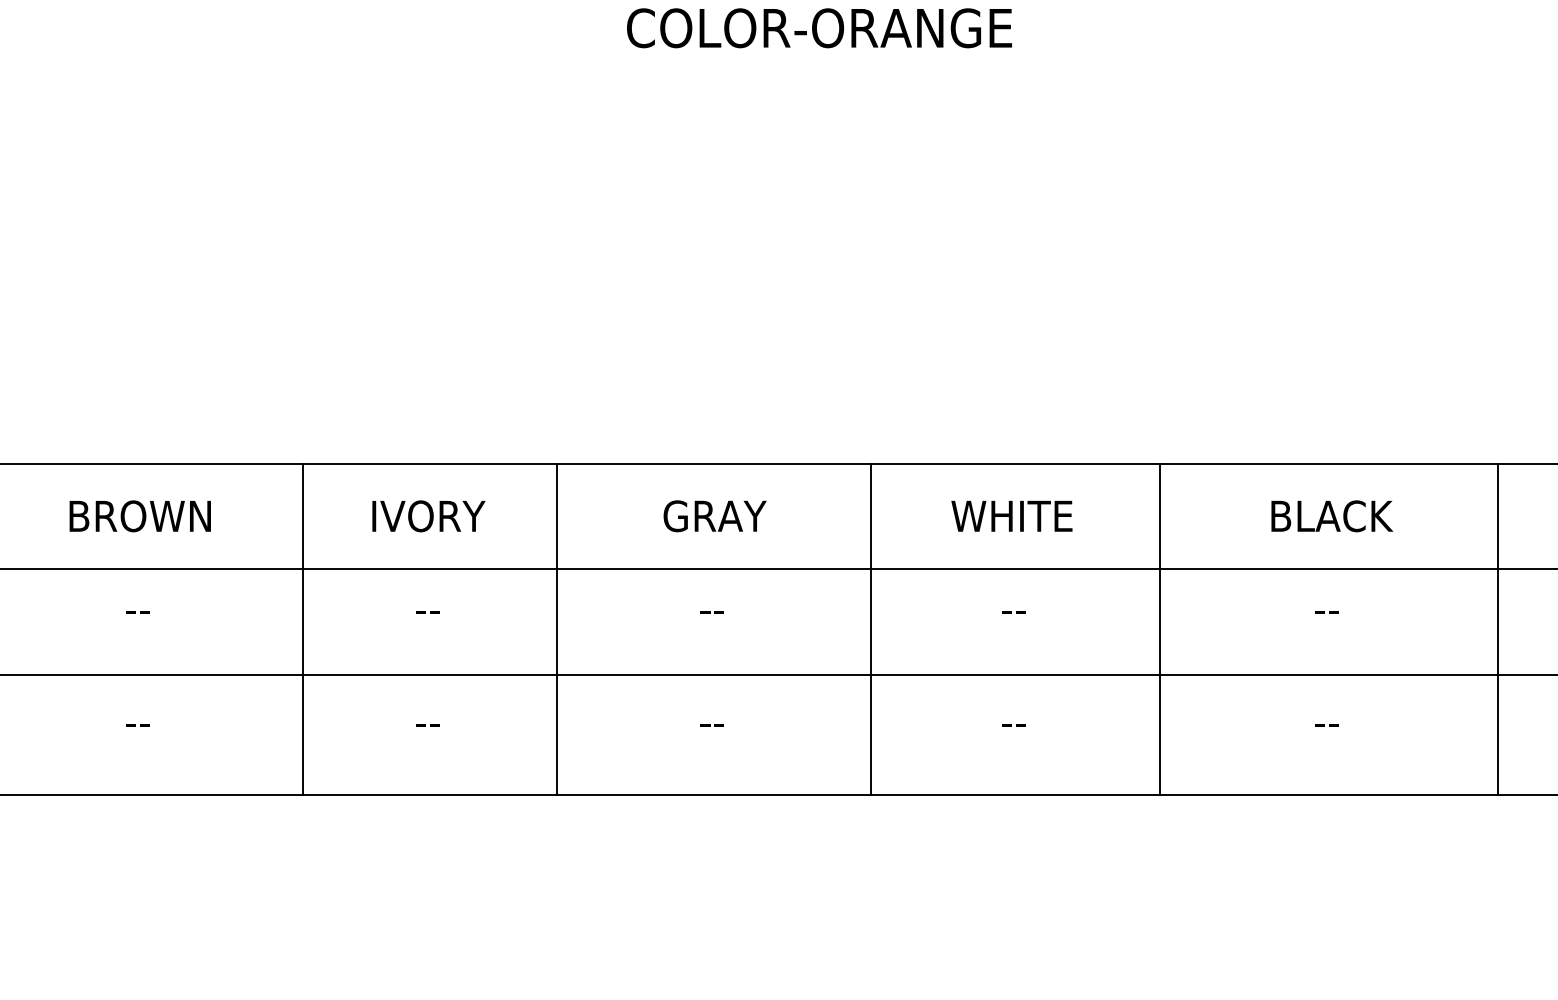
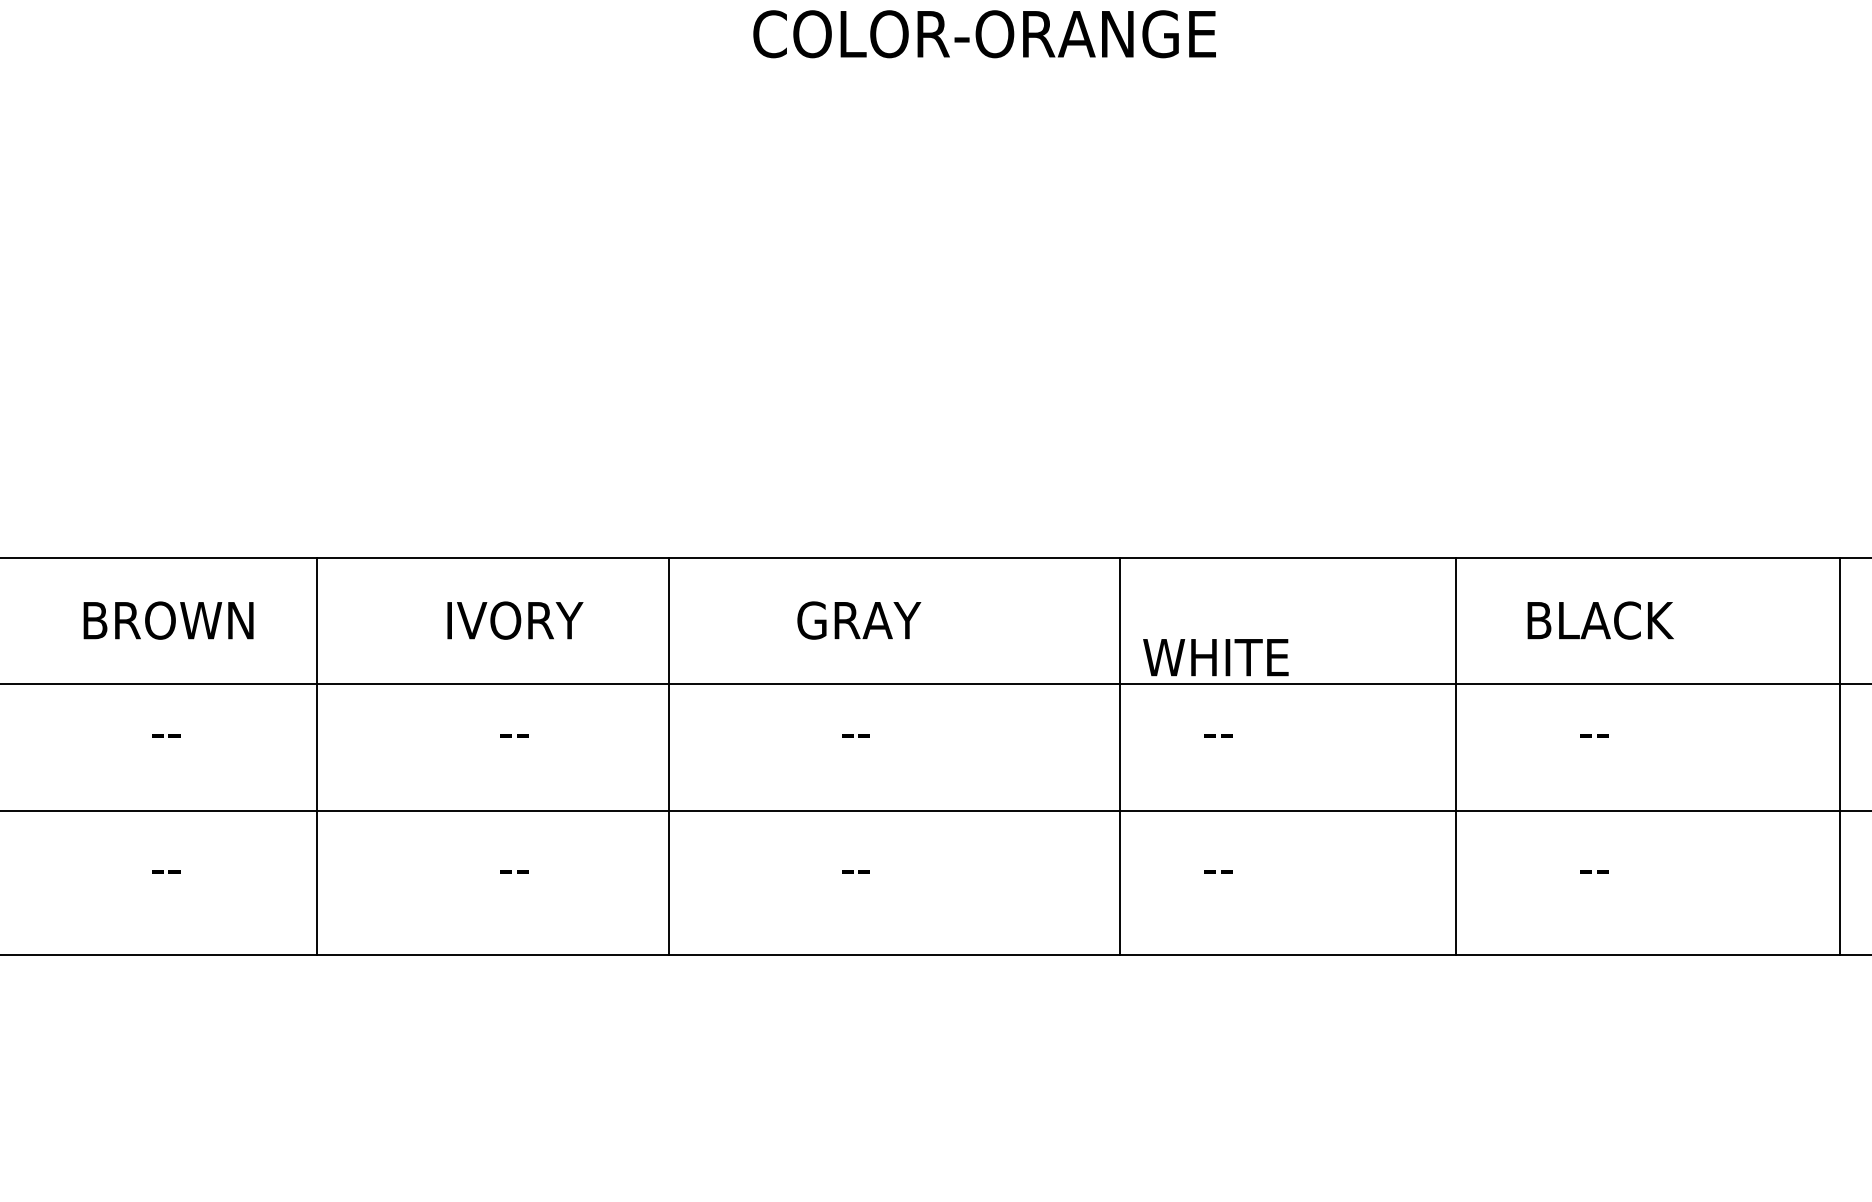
text: (1011, 516) -> (1215, 657), moved
line: (303, 629) -> (317, 756), moved
line: (870, 629) -> (1119, 756), moved
line: (1159, 629) -> (1455, 756), moved
line: (1497, 629) -> (1840, 756), moved

